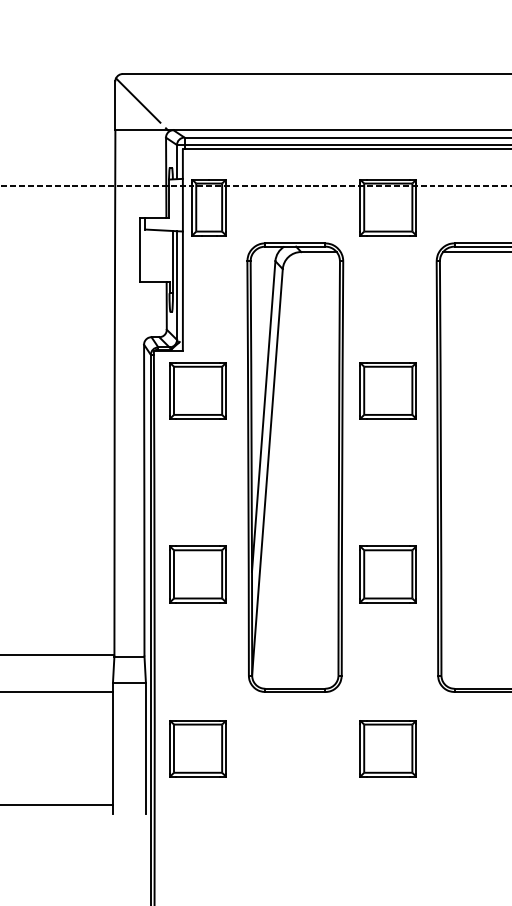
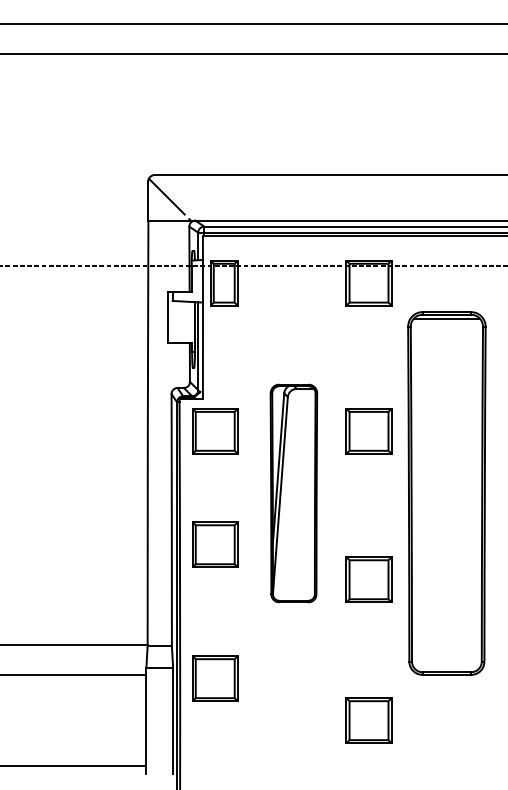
part: (294, 467) -> (293, 493), size x0.6
part: (198, 574) -> (215, 544), moved
part: (198, 748) -> (215, 678), moved

